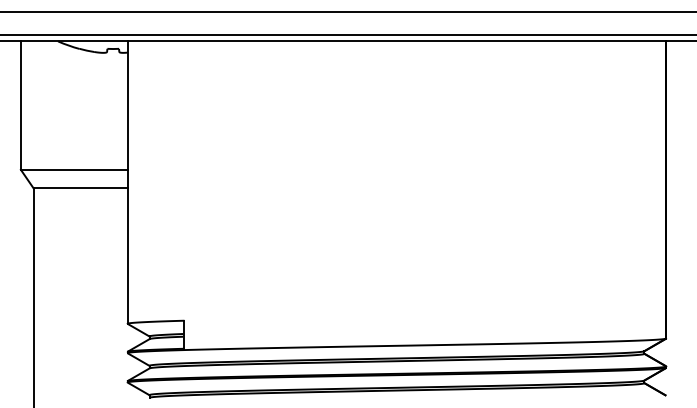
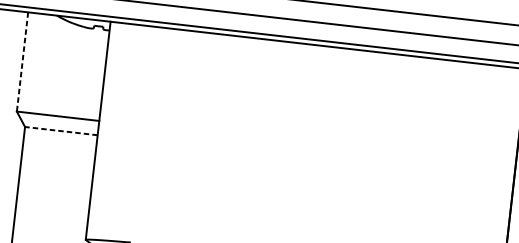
line: (20, 106) -> (22, 62), solid -> dashed
line: (80, 188) -> (61, 131), solid -> dashed

